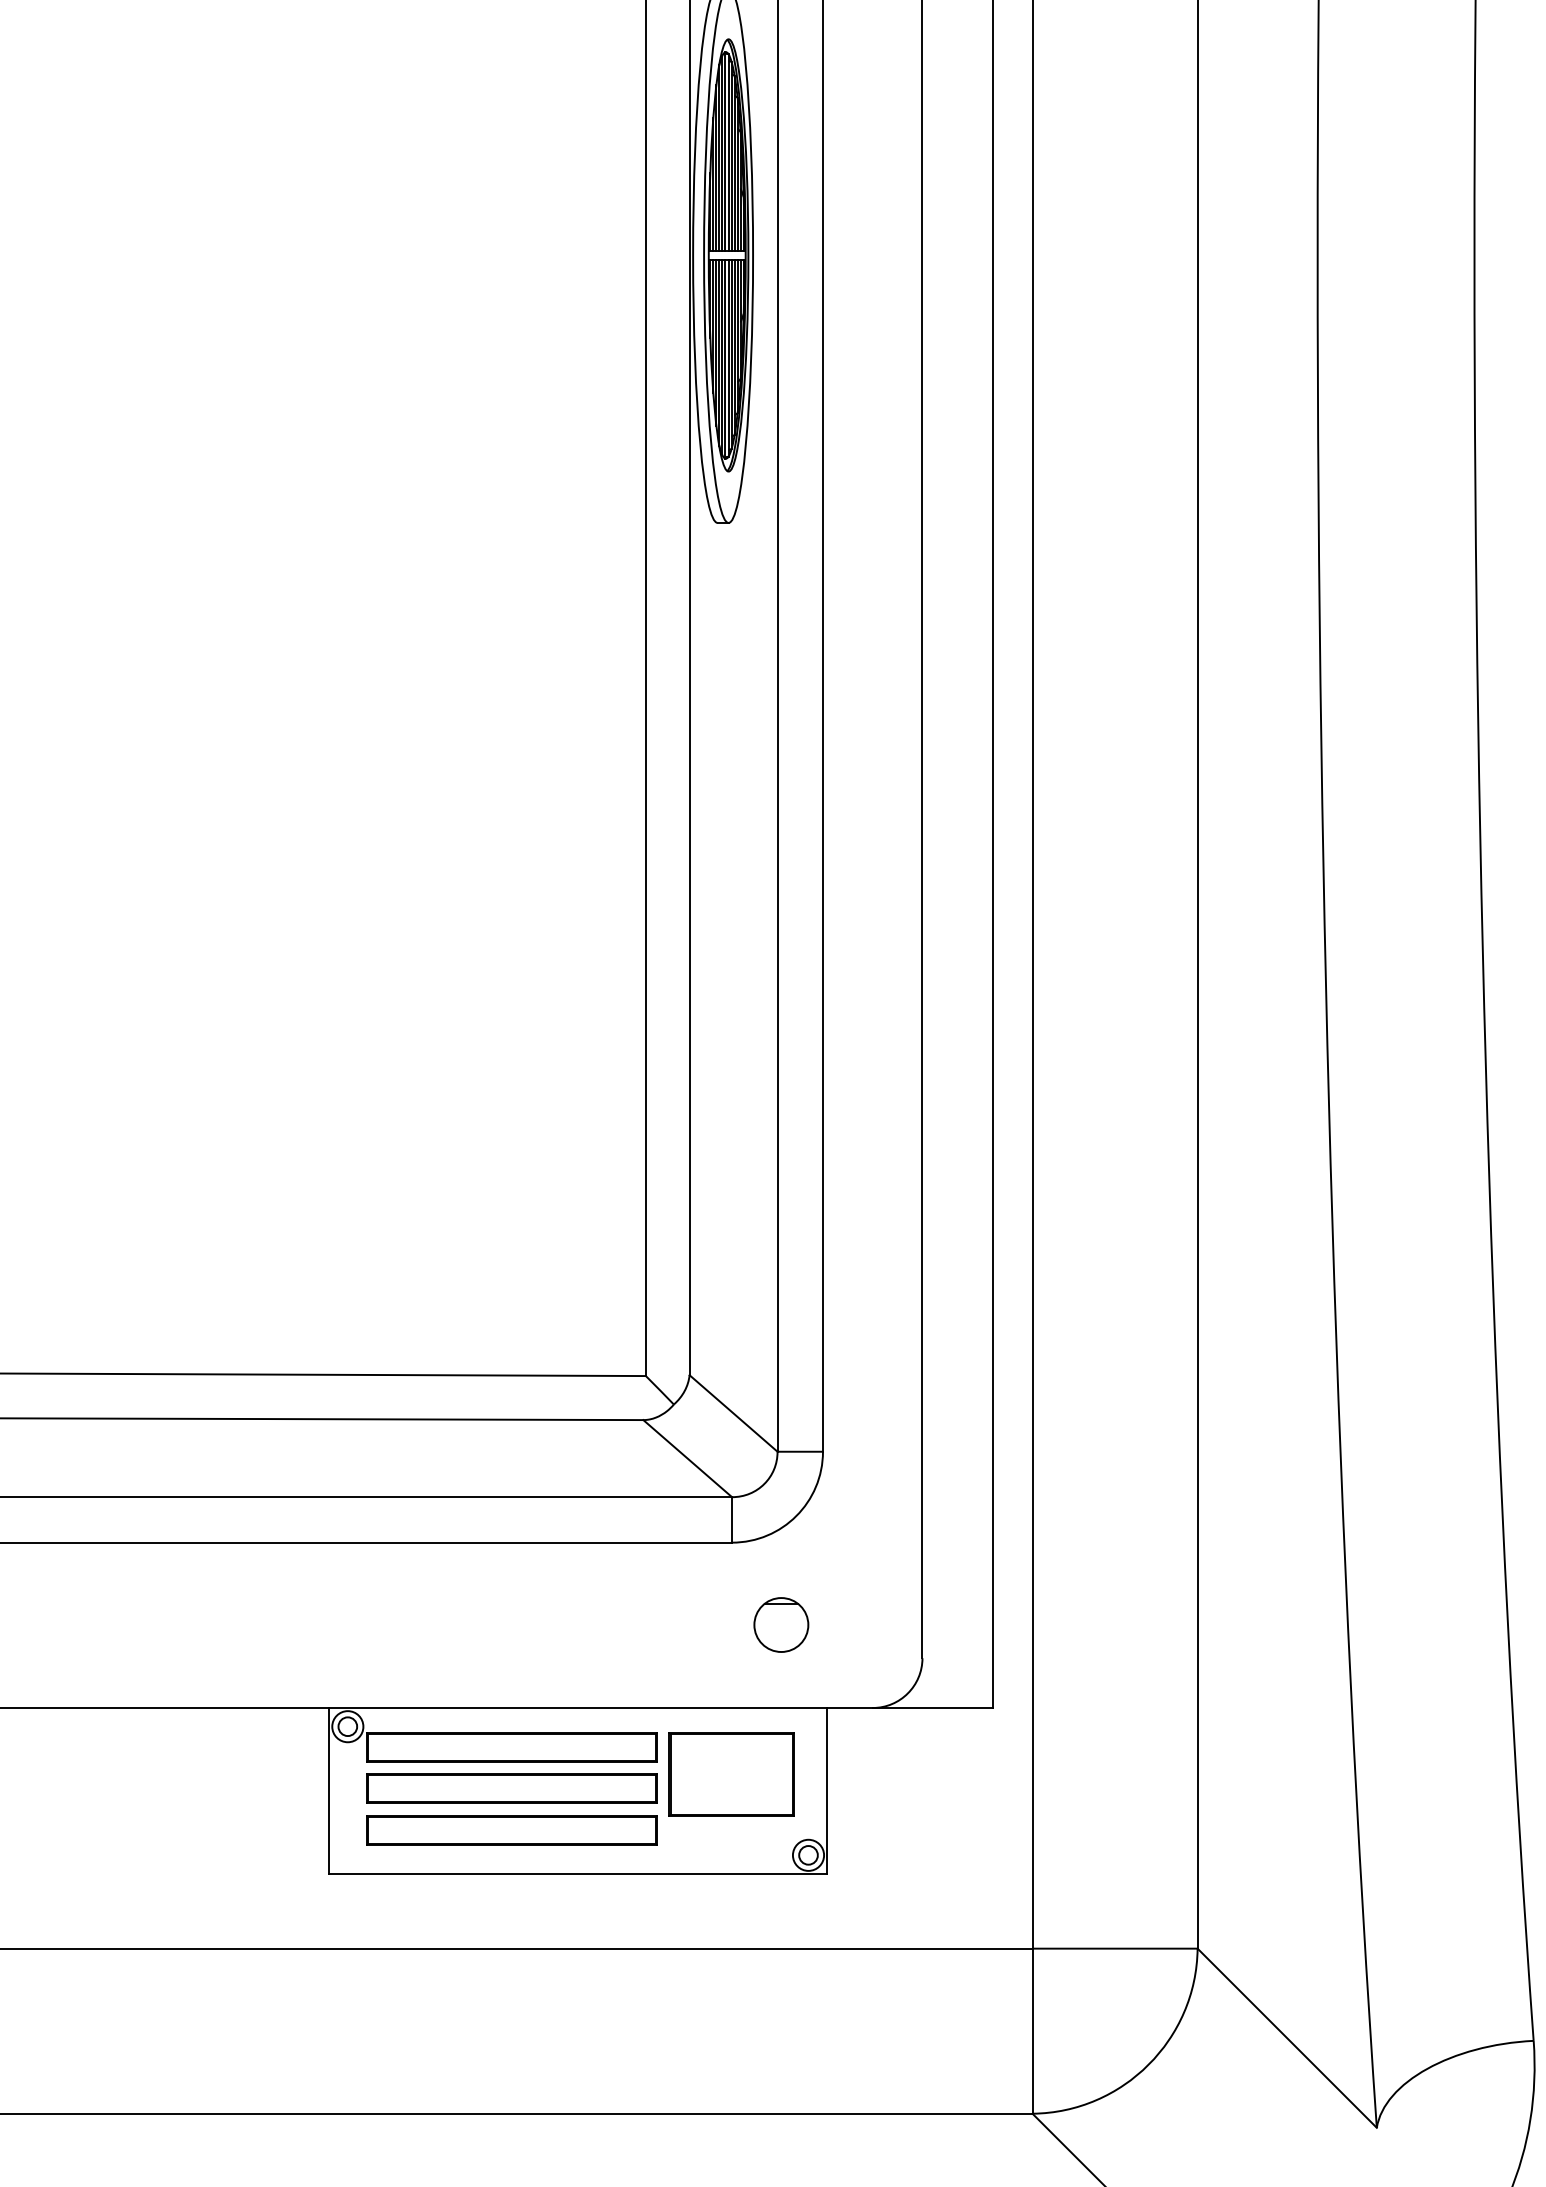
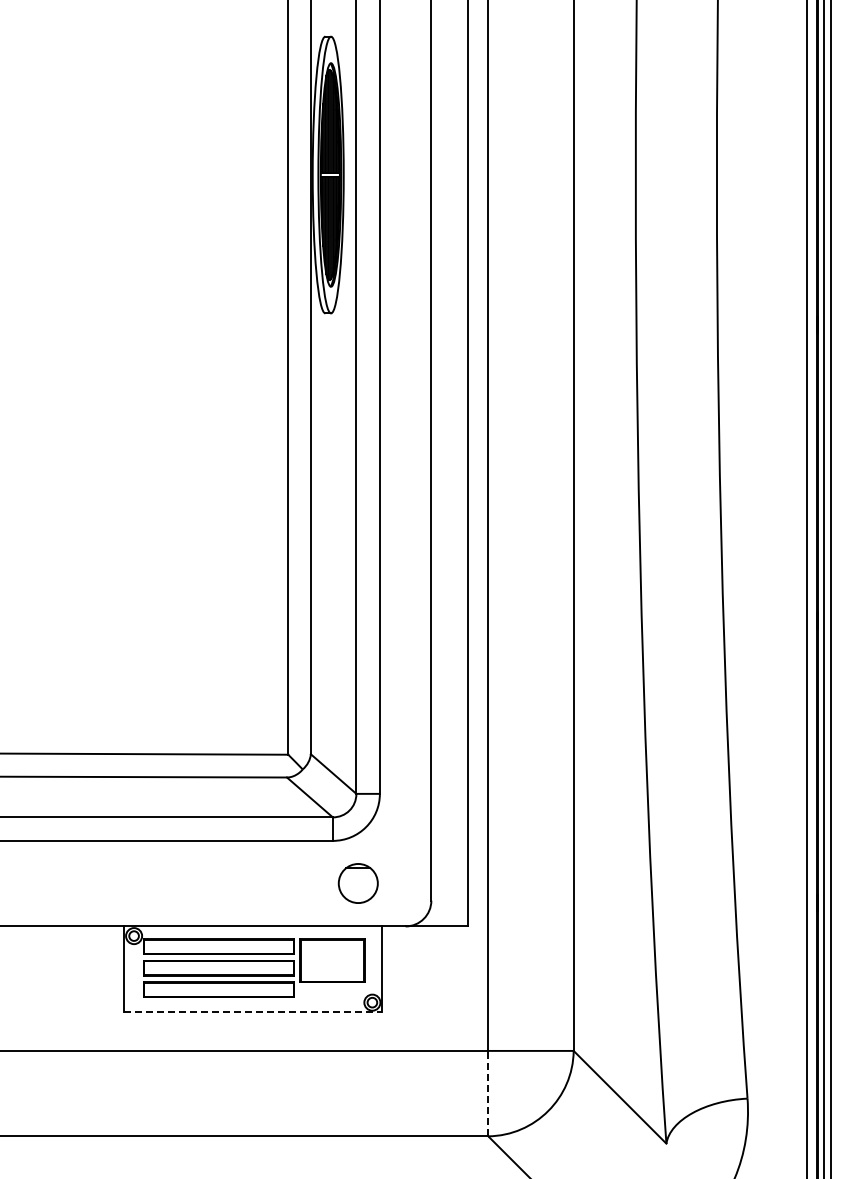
part: (781, 1624) -> (358, 883), size x1.4
line: (578, 1874) -> (253, 1012), solid -> dashed
line: (1032, 2030) -> (488, 1093), solid -> dashed

